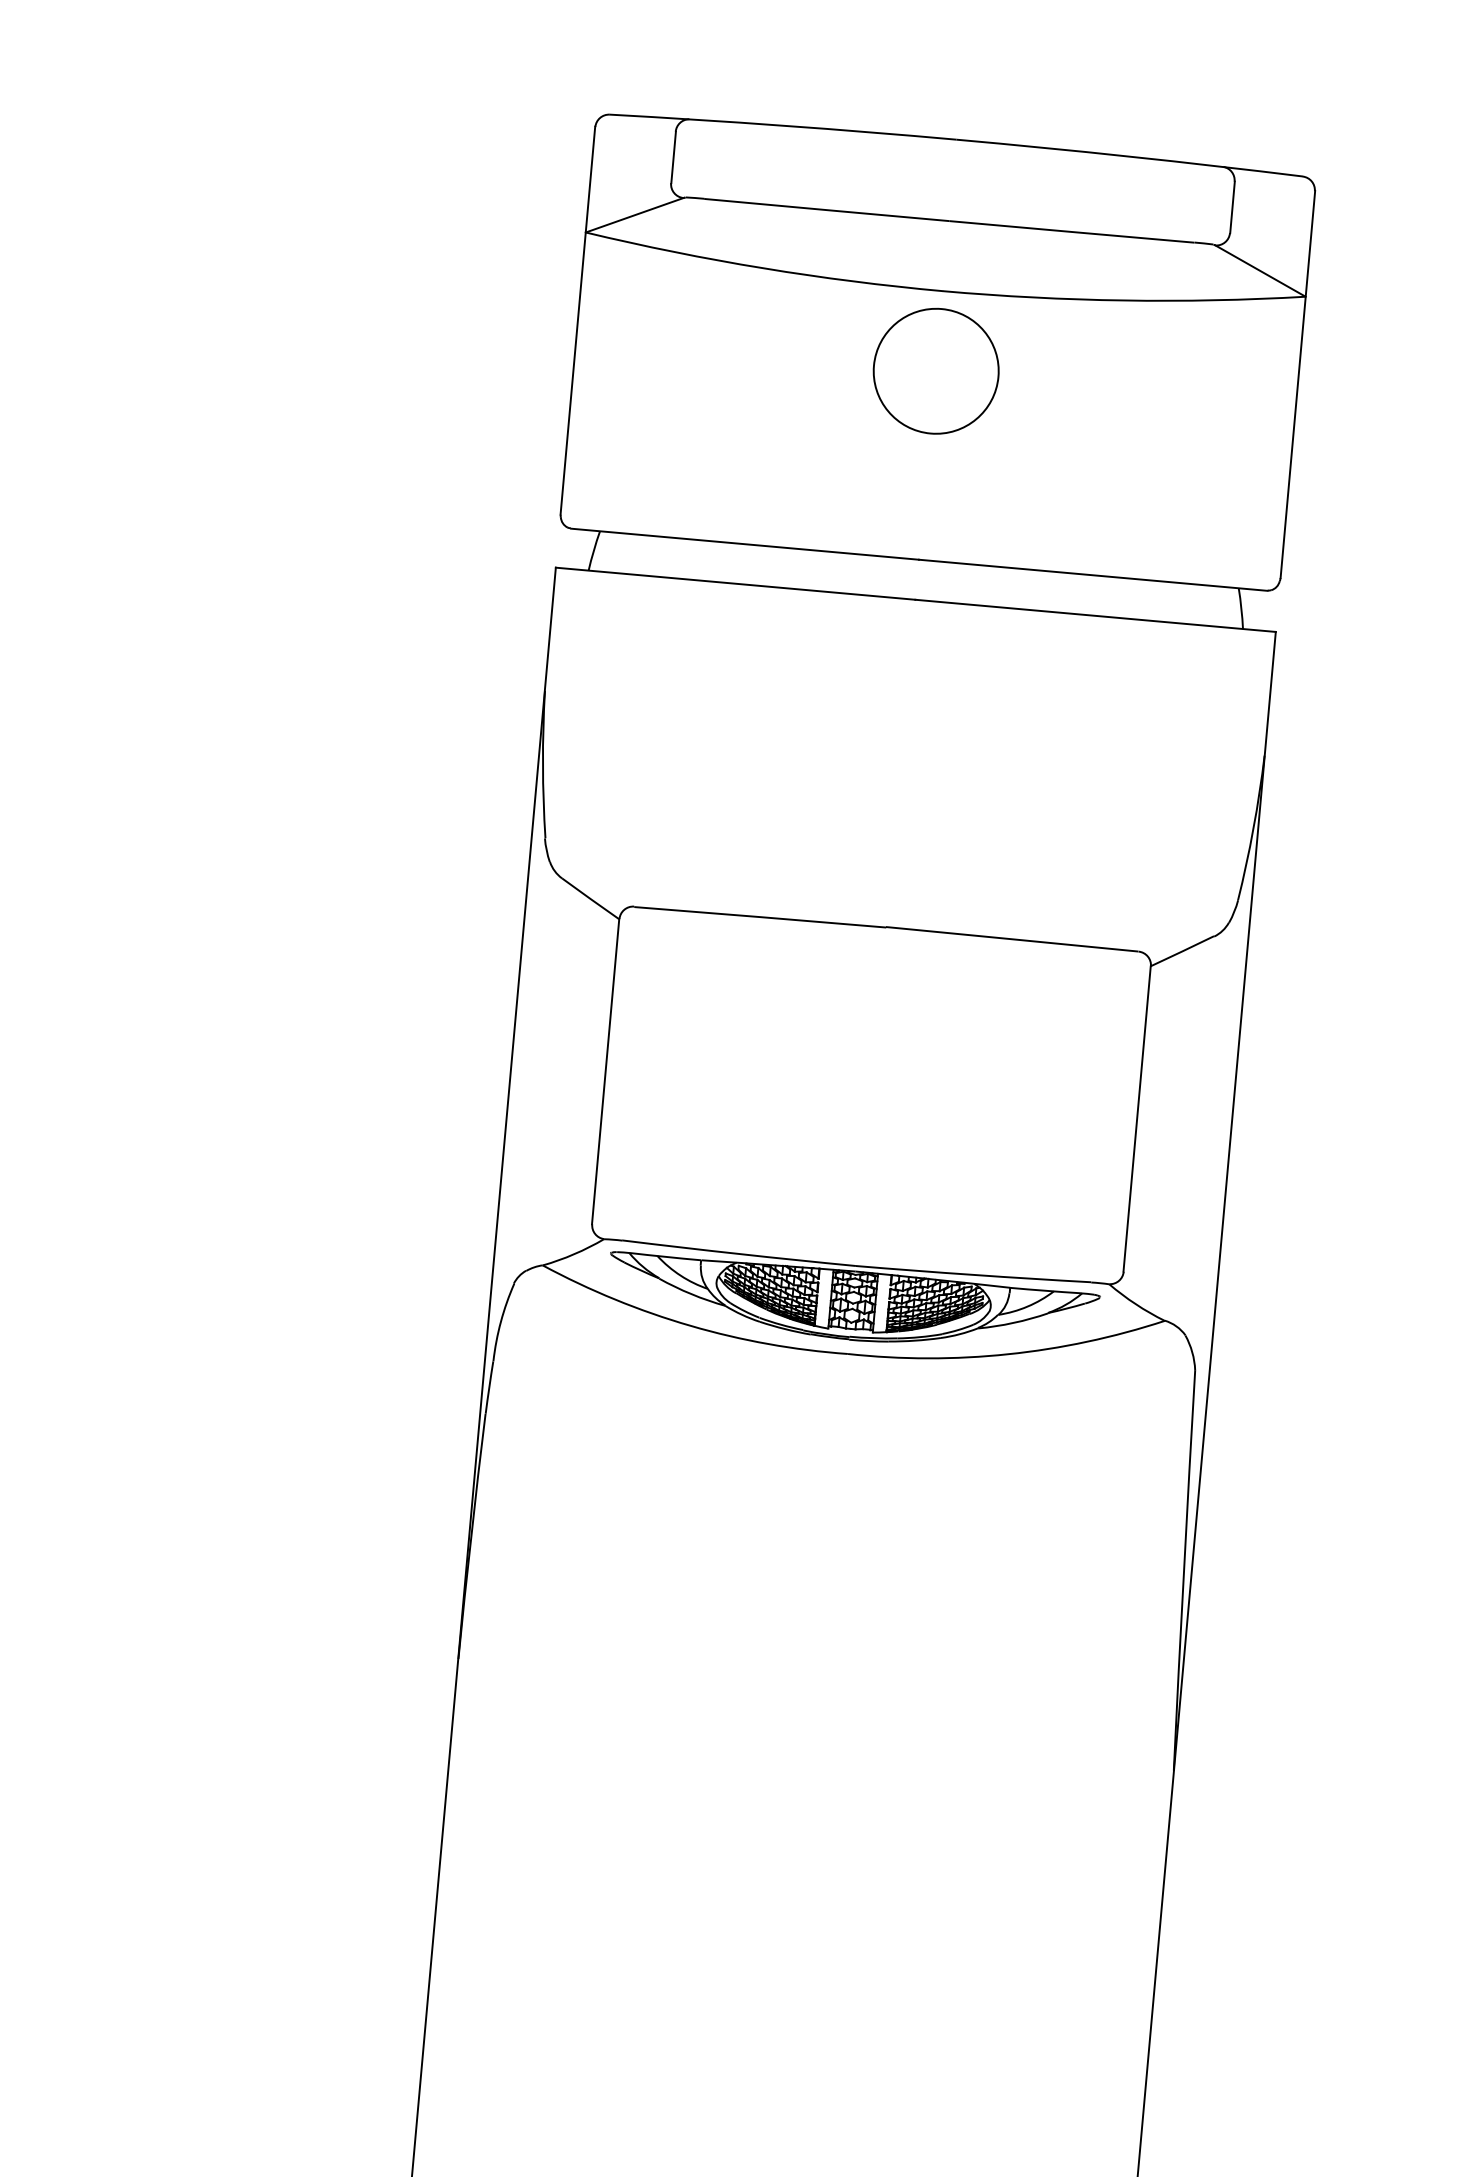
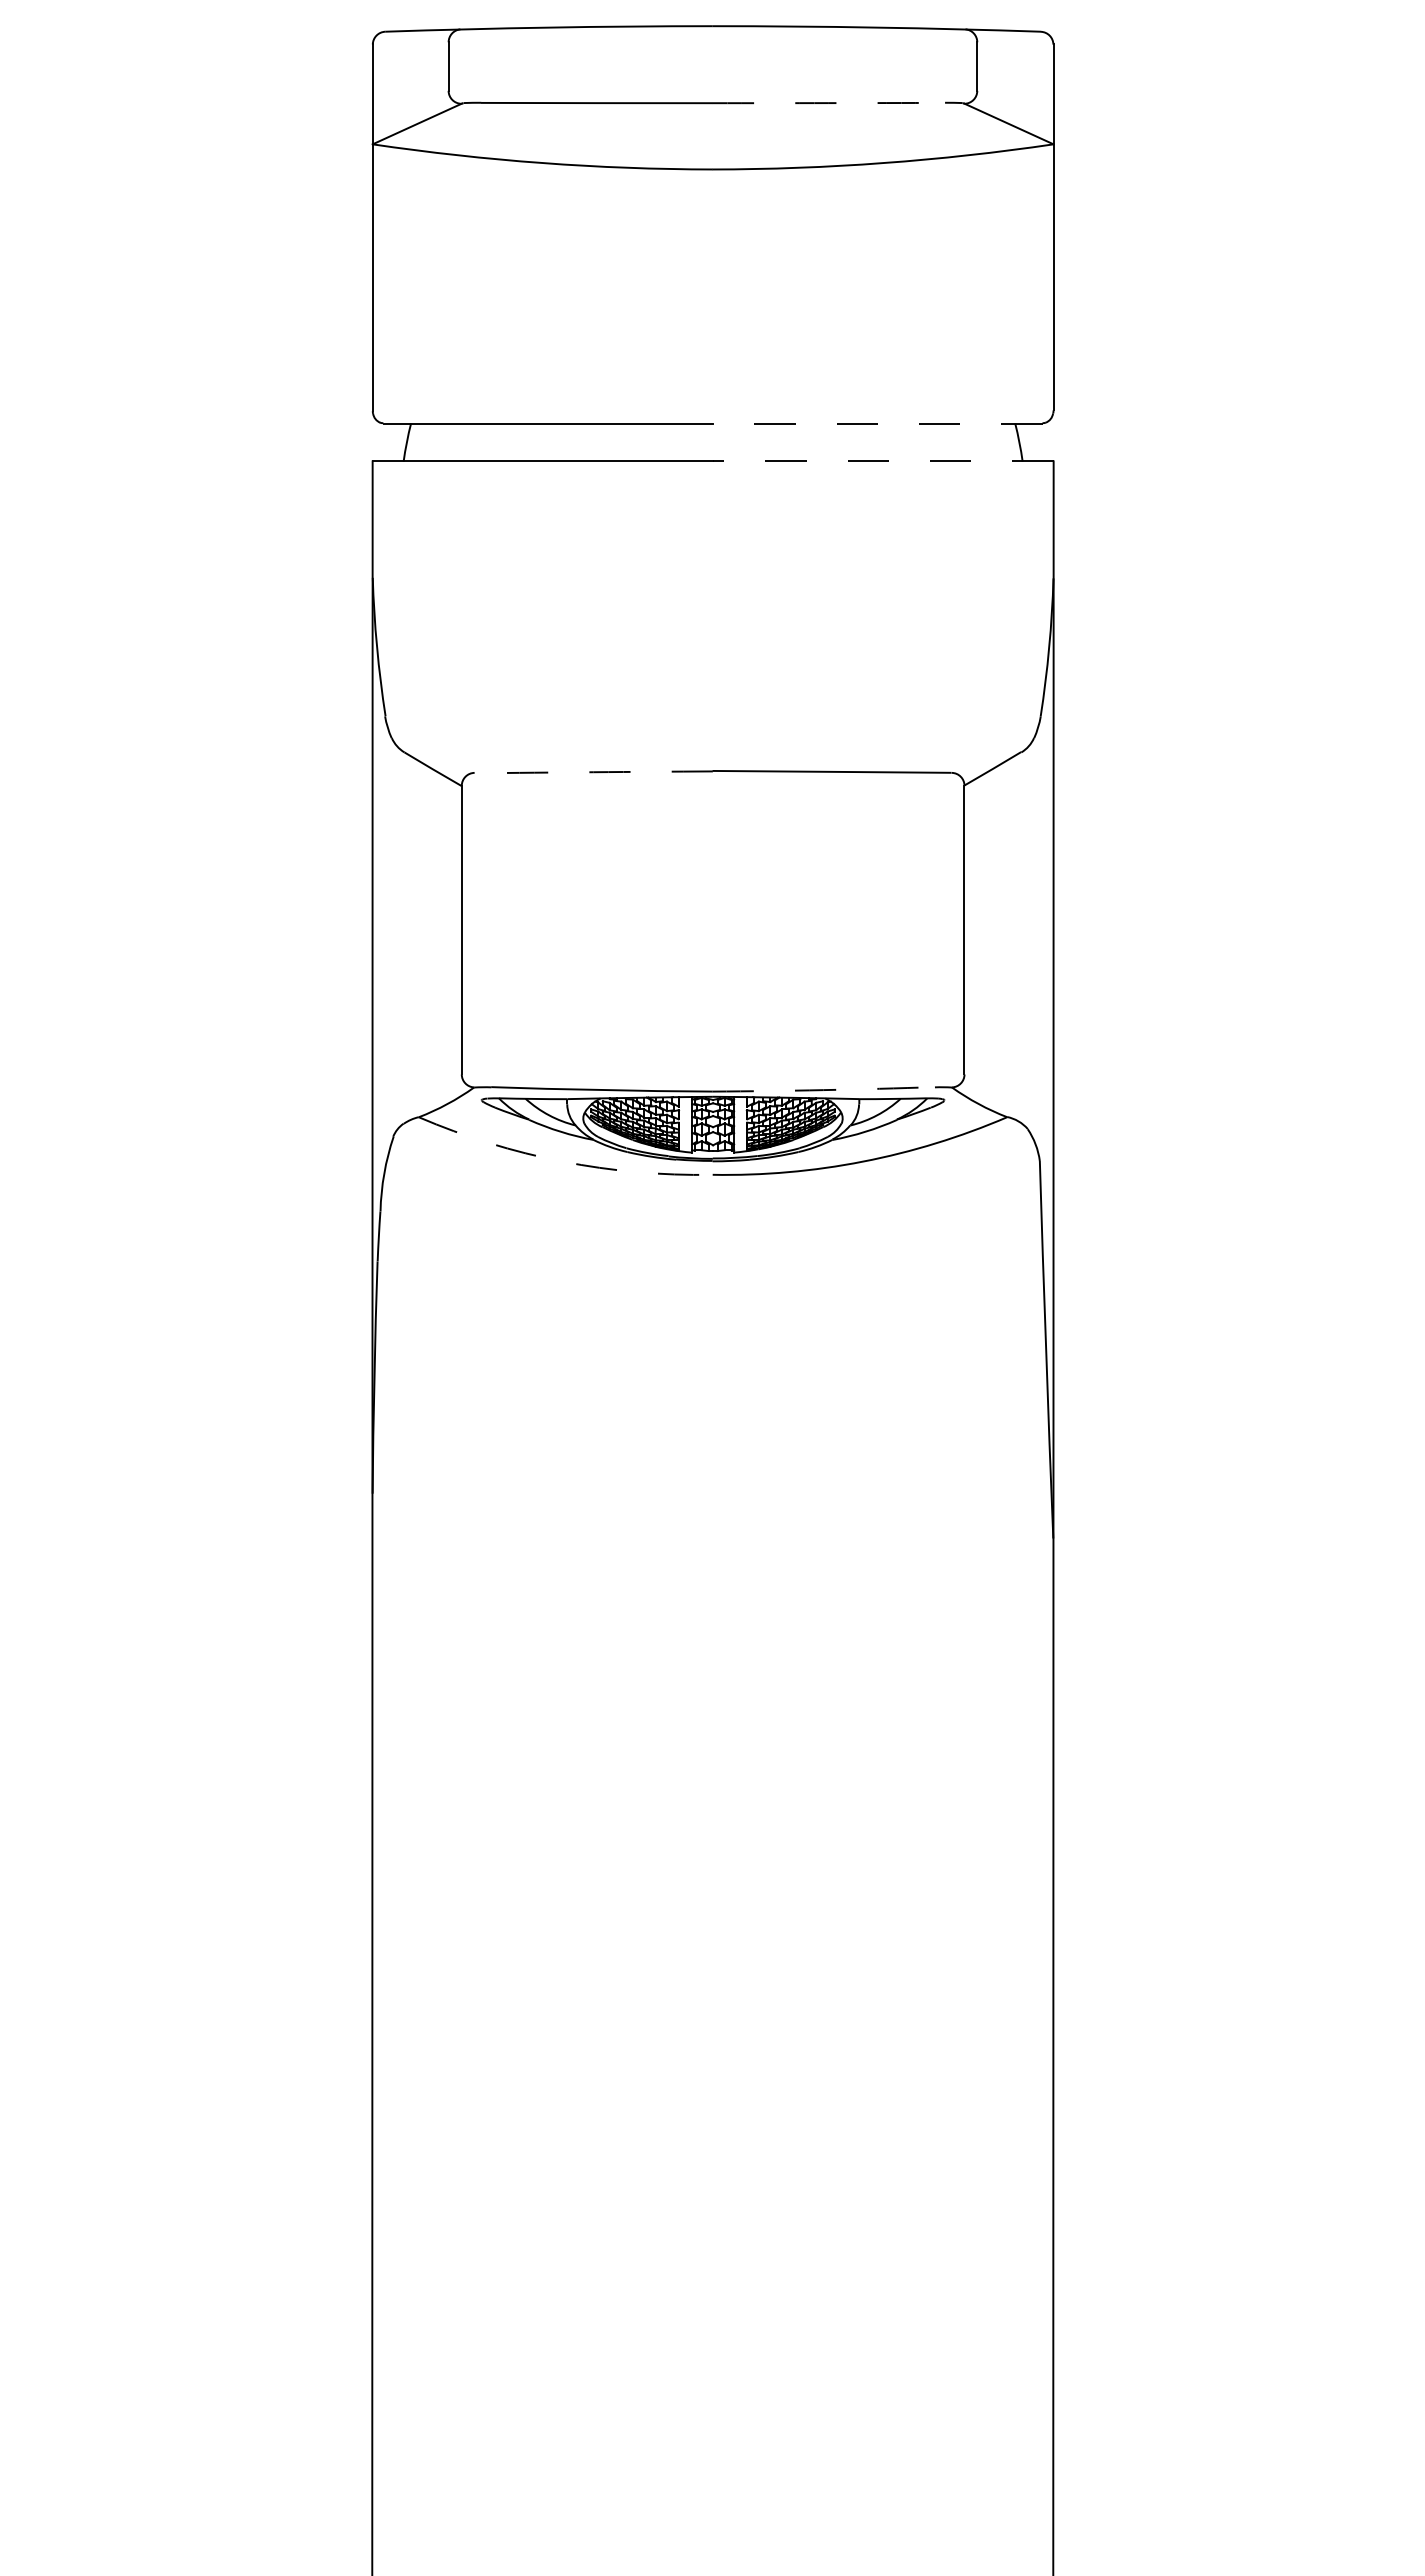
arc: (1071, 232) -> (828, 103), solid -> dashed
circle: (935, 370) -> (712, 244), removed
line: (1093, 575) -> (877, 423), solid -> dashed
line: (1094, 615) -> (882, 461), solid -> dashed
arc: (759, 917) -> (593, 772), solid -> dashed
arc: (973, 1275) -> (823, 1090), solid -> dashed
arc: (690, 1325) -> (562, 1161), solid -> dashed

